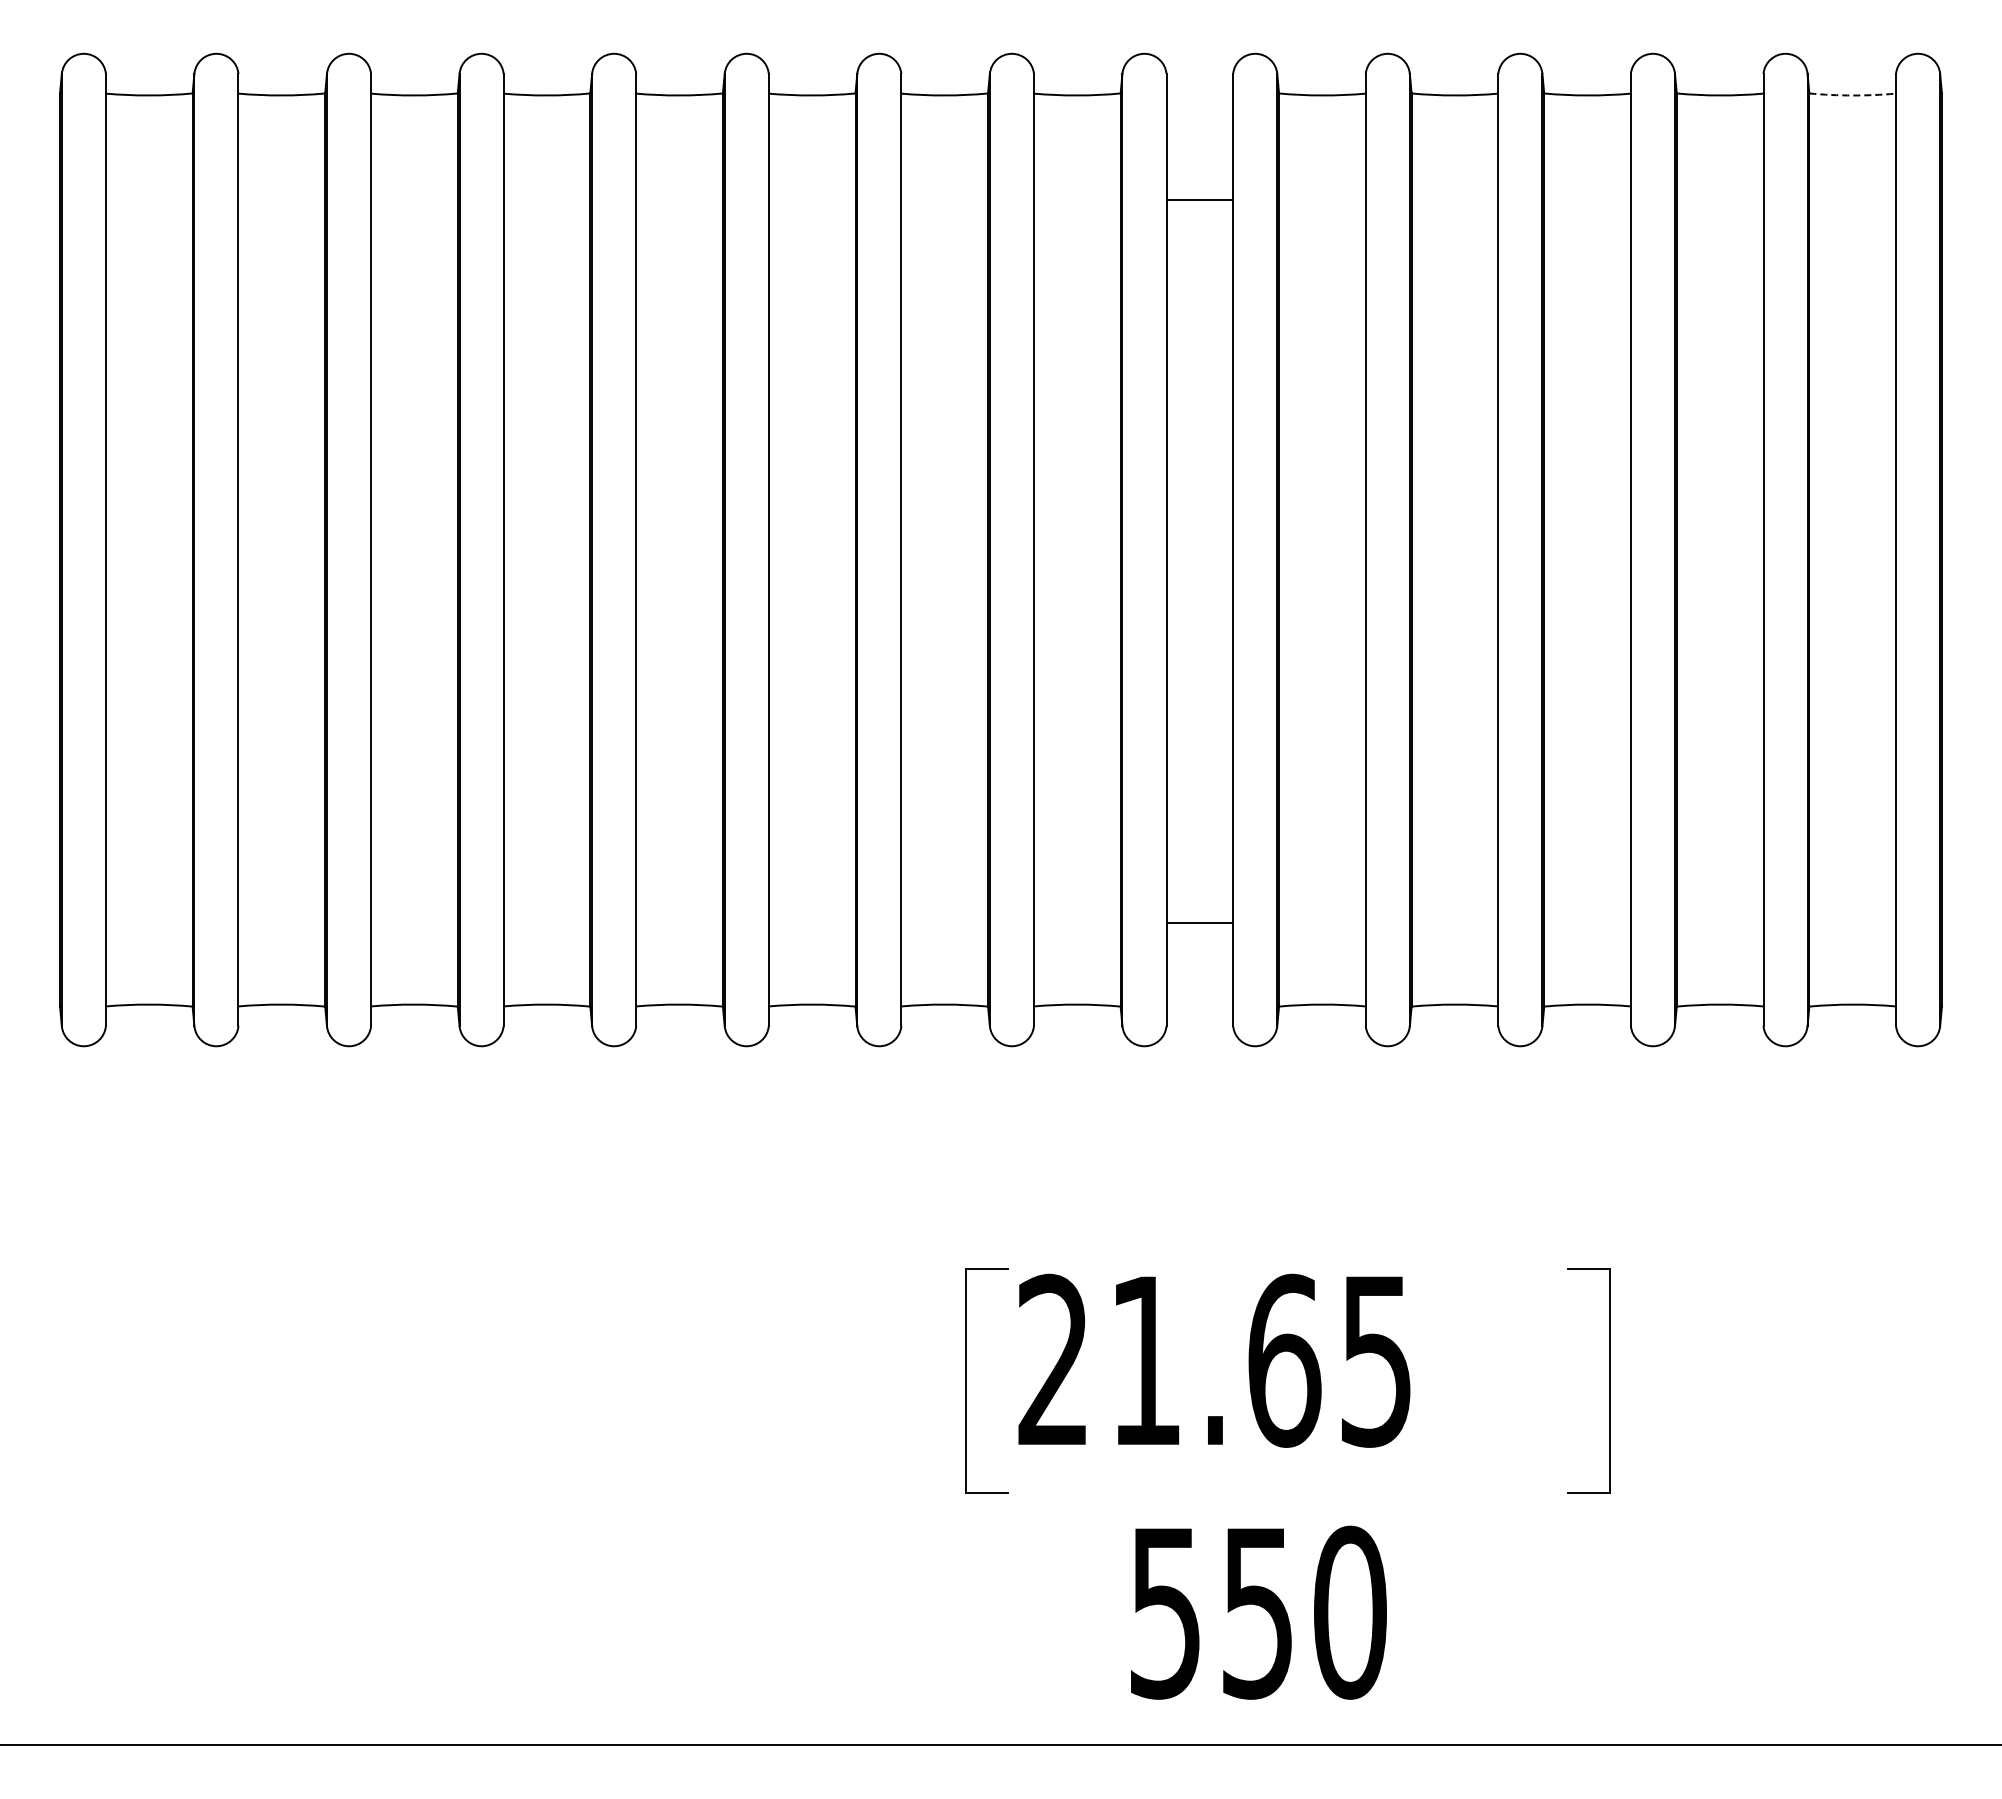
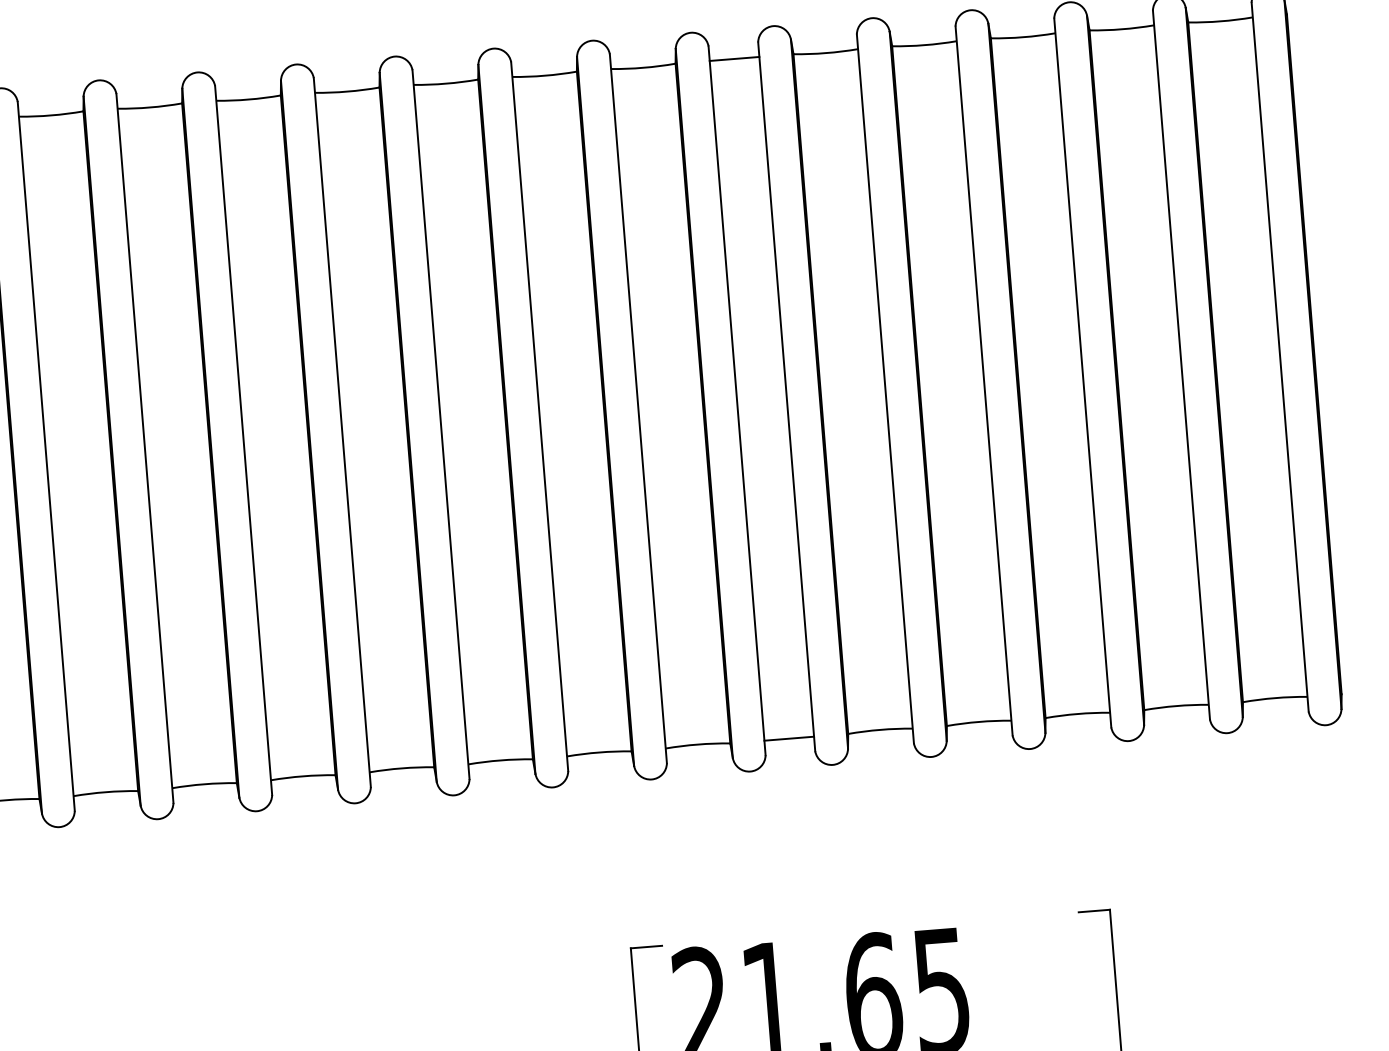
arc: (1852, 95) -> (1220, 21), dashed -> solid
line: (1199, 200) -> (734, 59), moved
line: (1199, 922) -> (788, 738), moved

